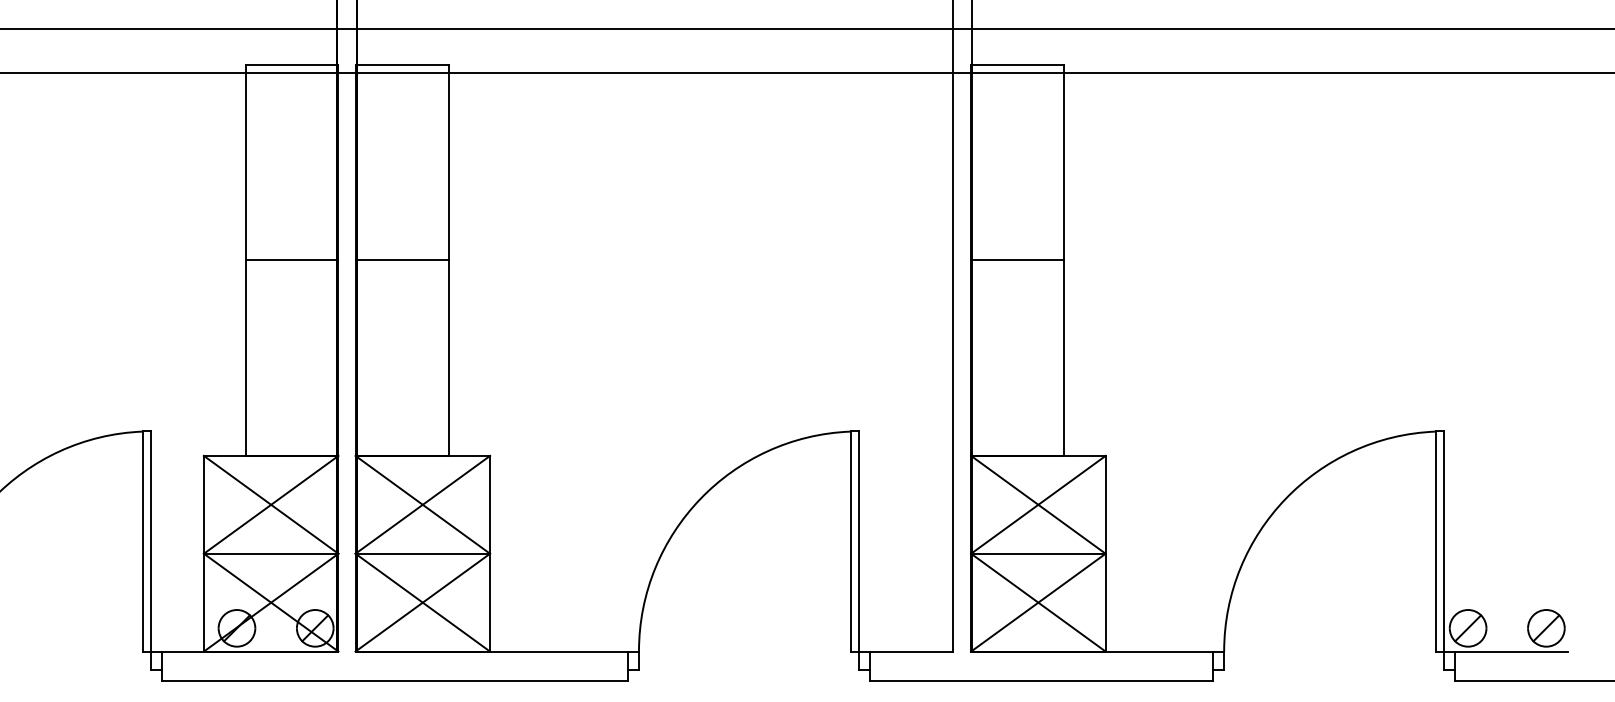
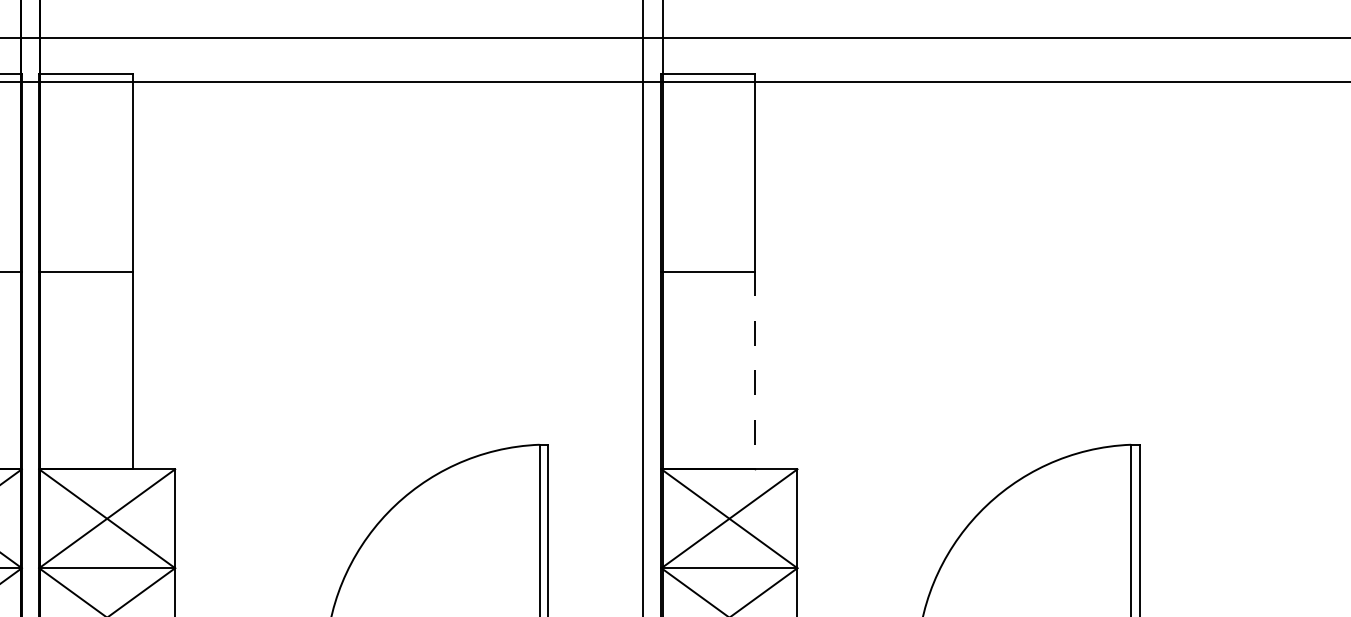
line: (1064, 358) -> (755, 370), solid -> dashed

